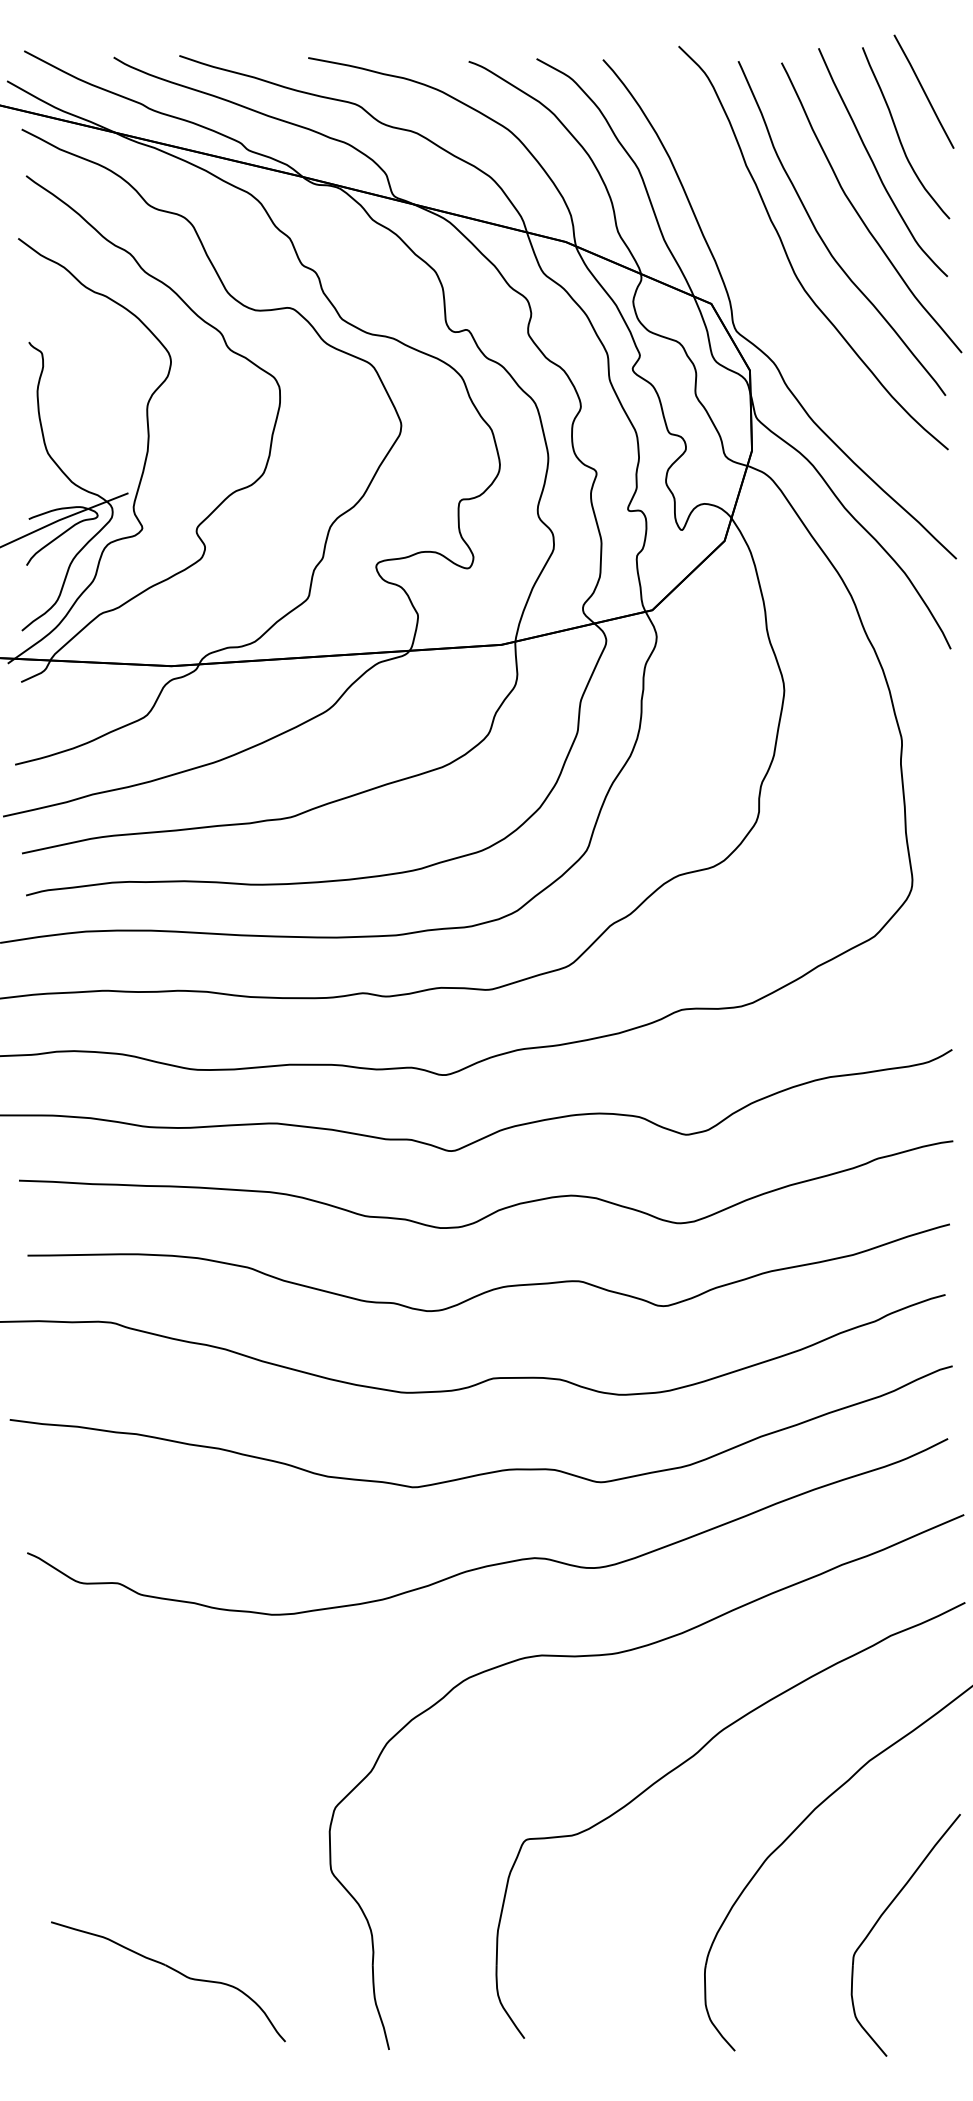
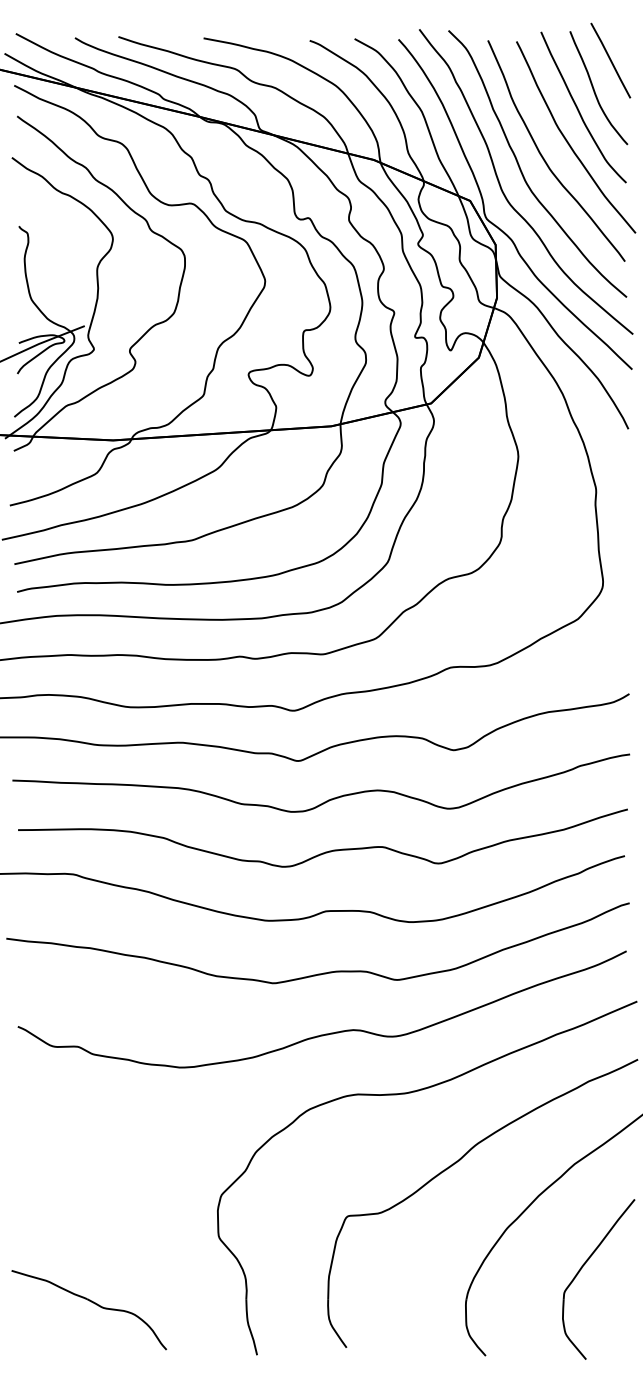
curve: (764, 294) -> (505, 194), added
part: (176, 1973) -> (94, 1304), moved

